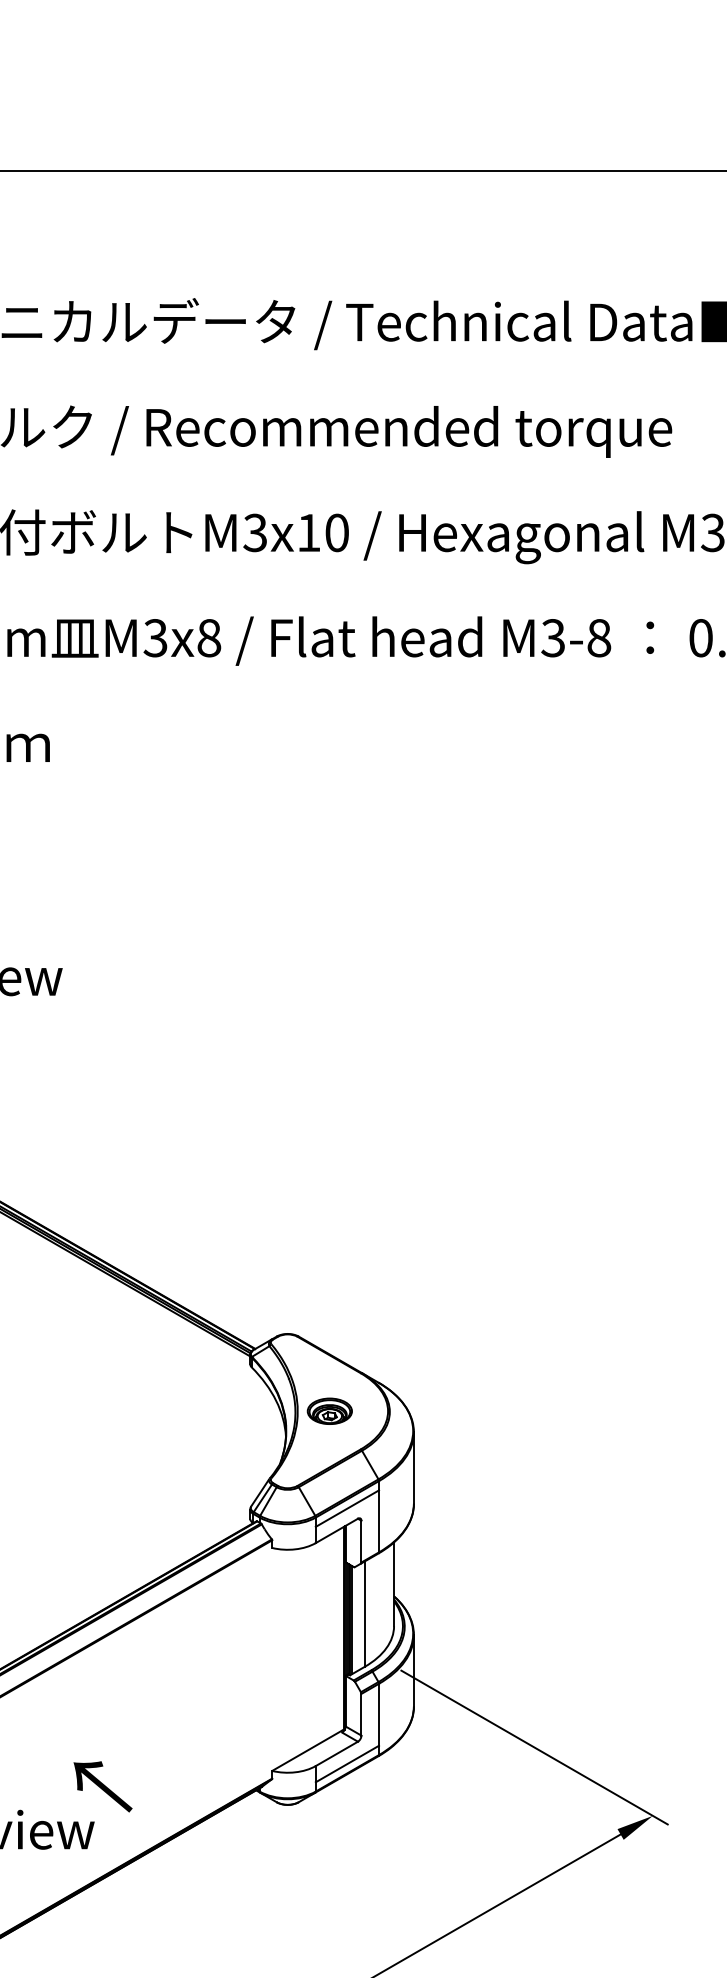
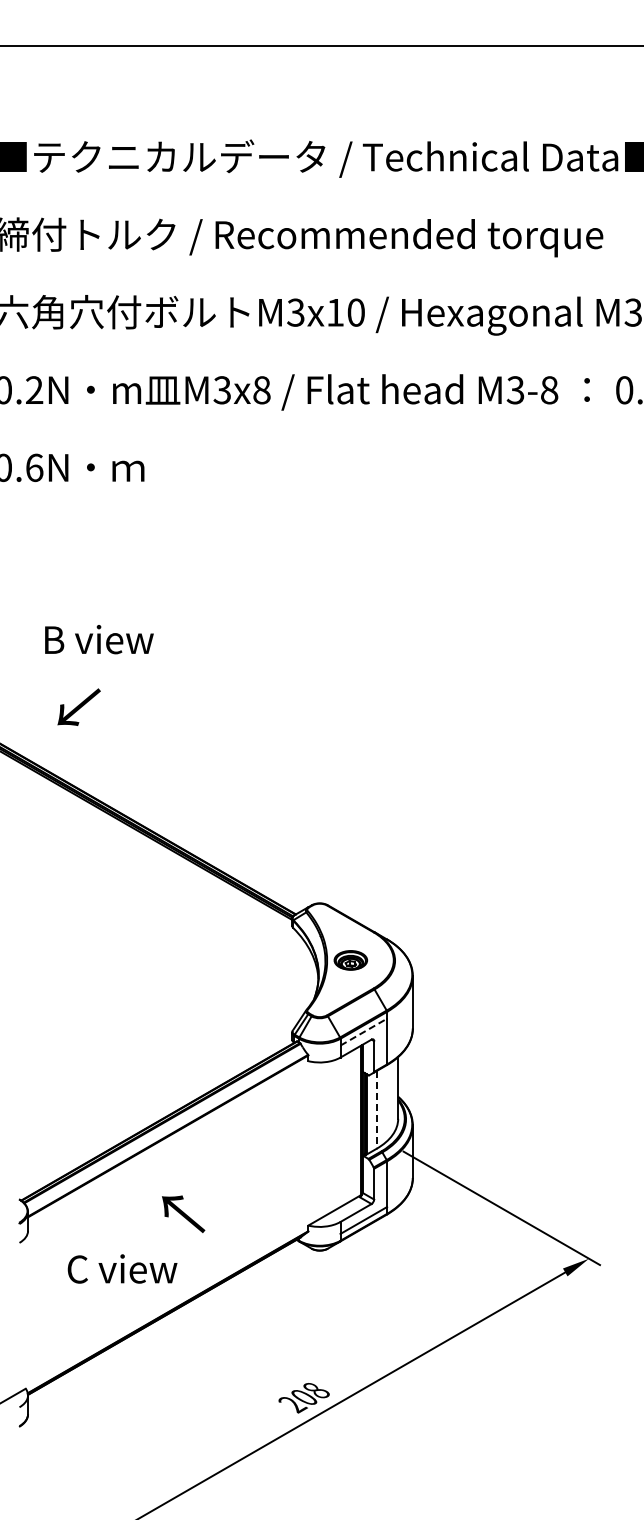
line: (347, 1509) -> (363, 1032), solid -> dashed
line: (364, 1613) -> (376, 1109), solid -> dashed
text: (102, 1785) -> (183, 1213), moved

